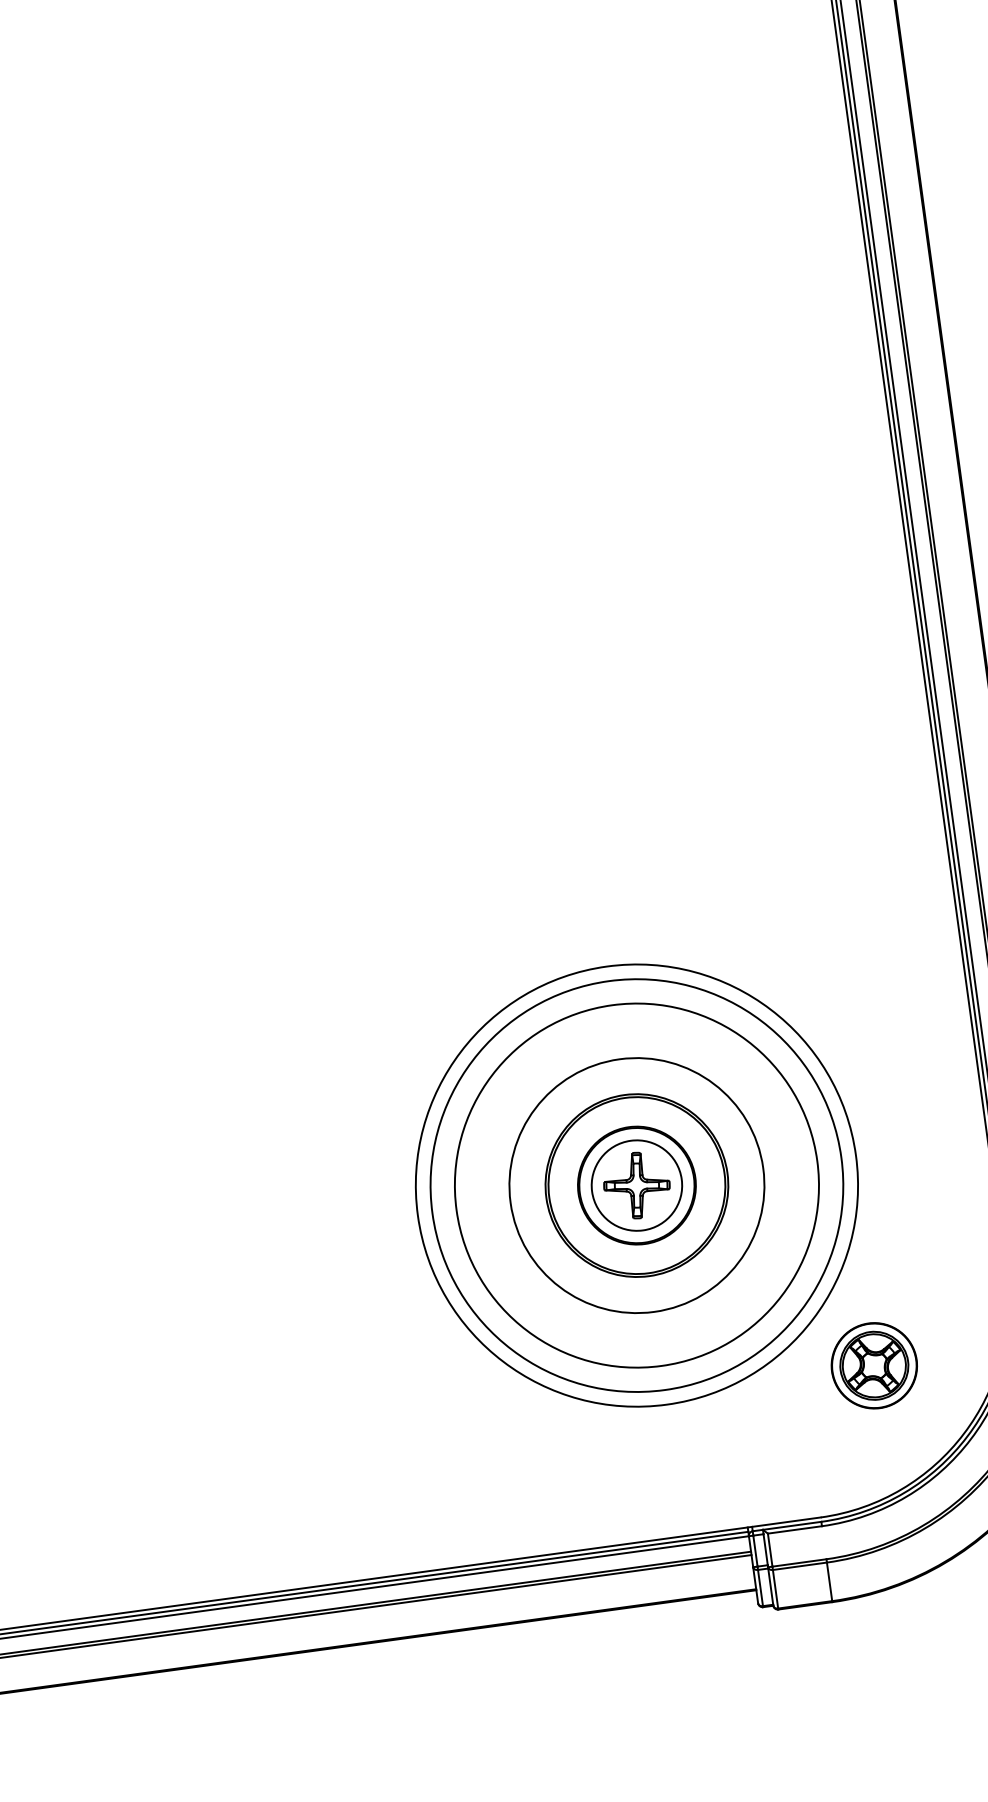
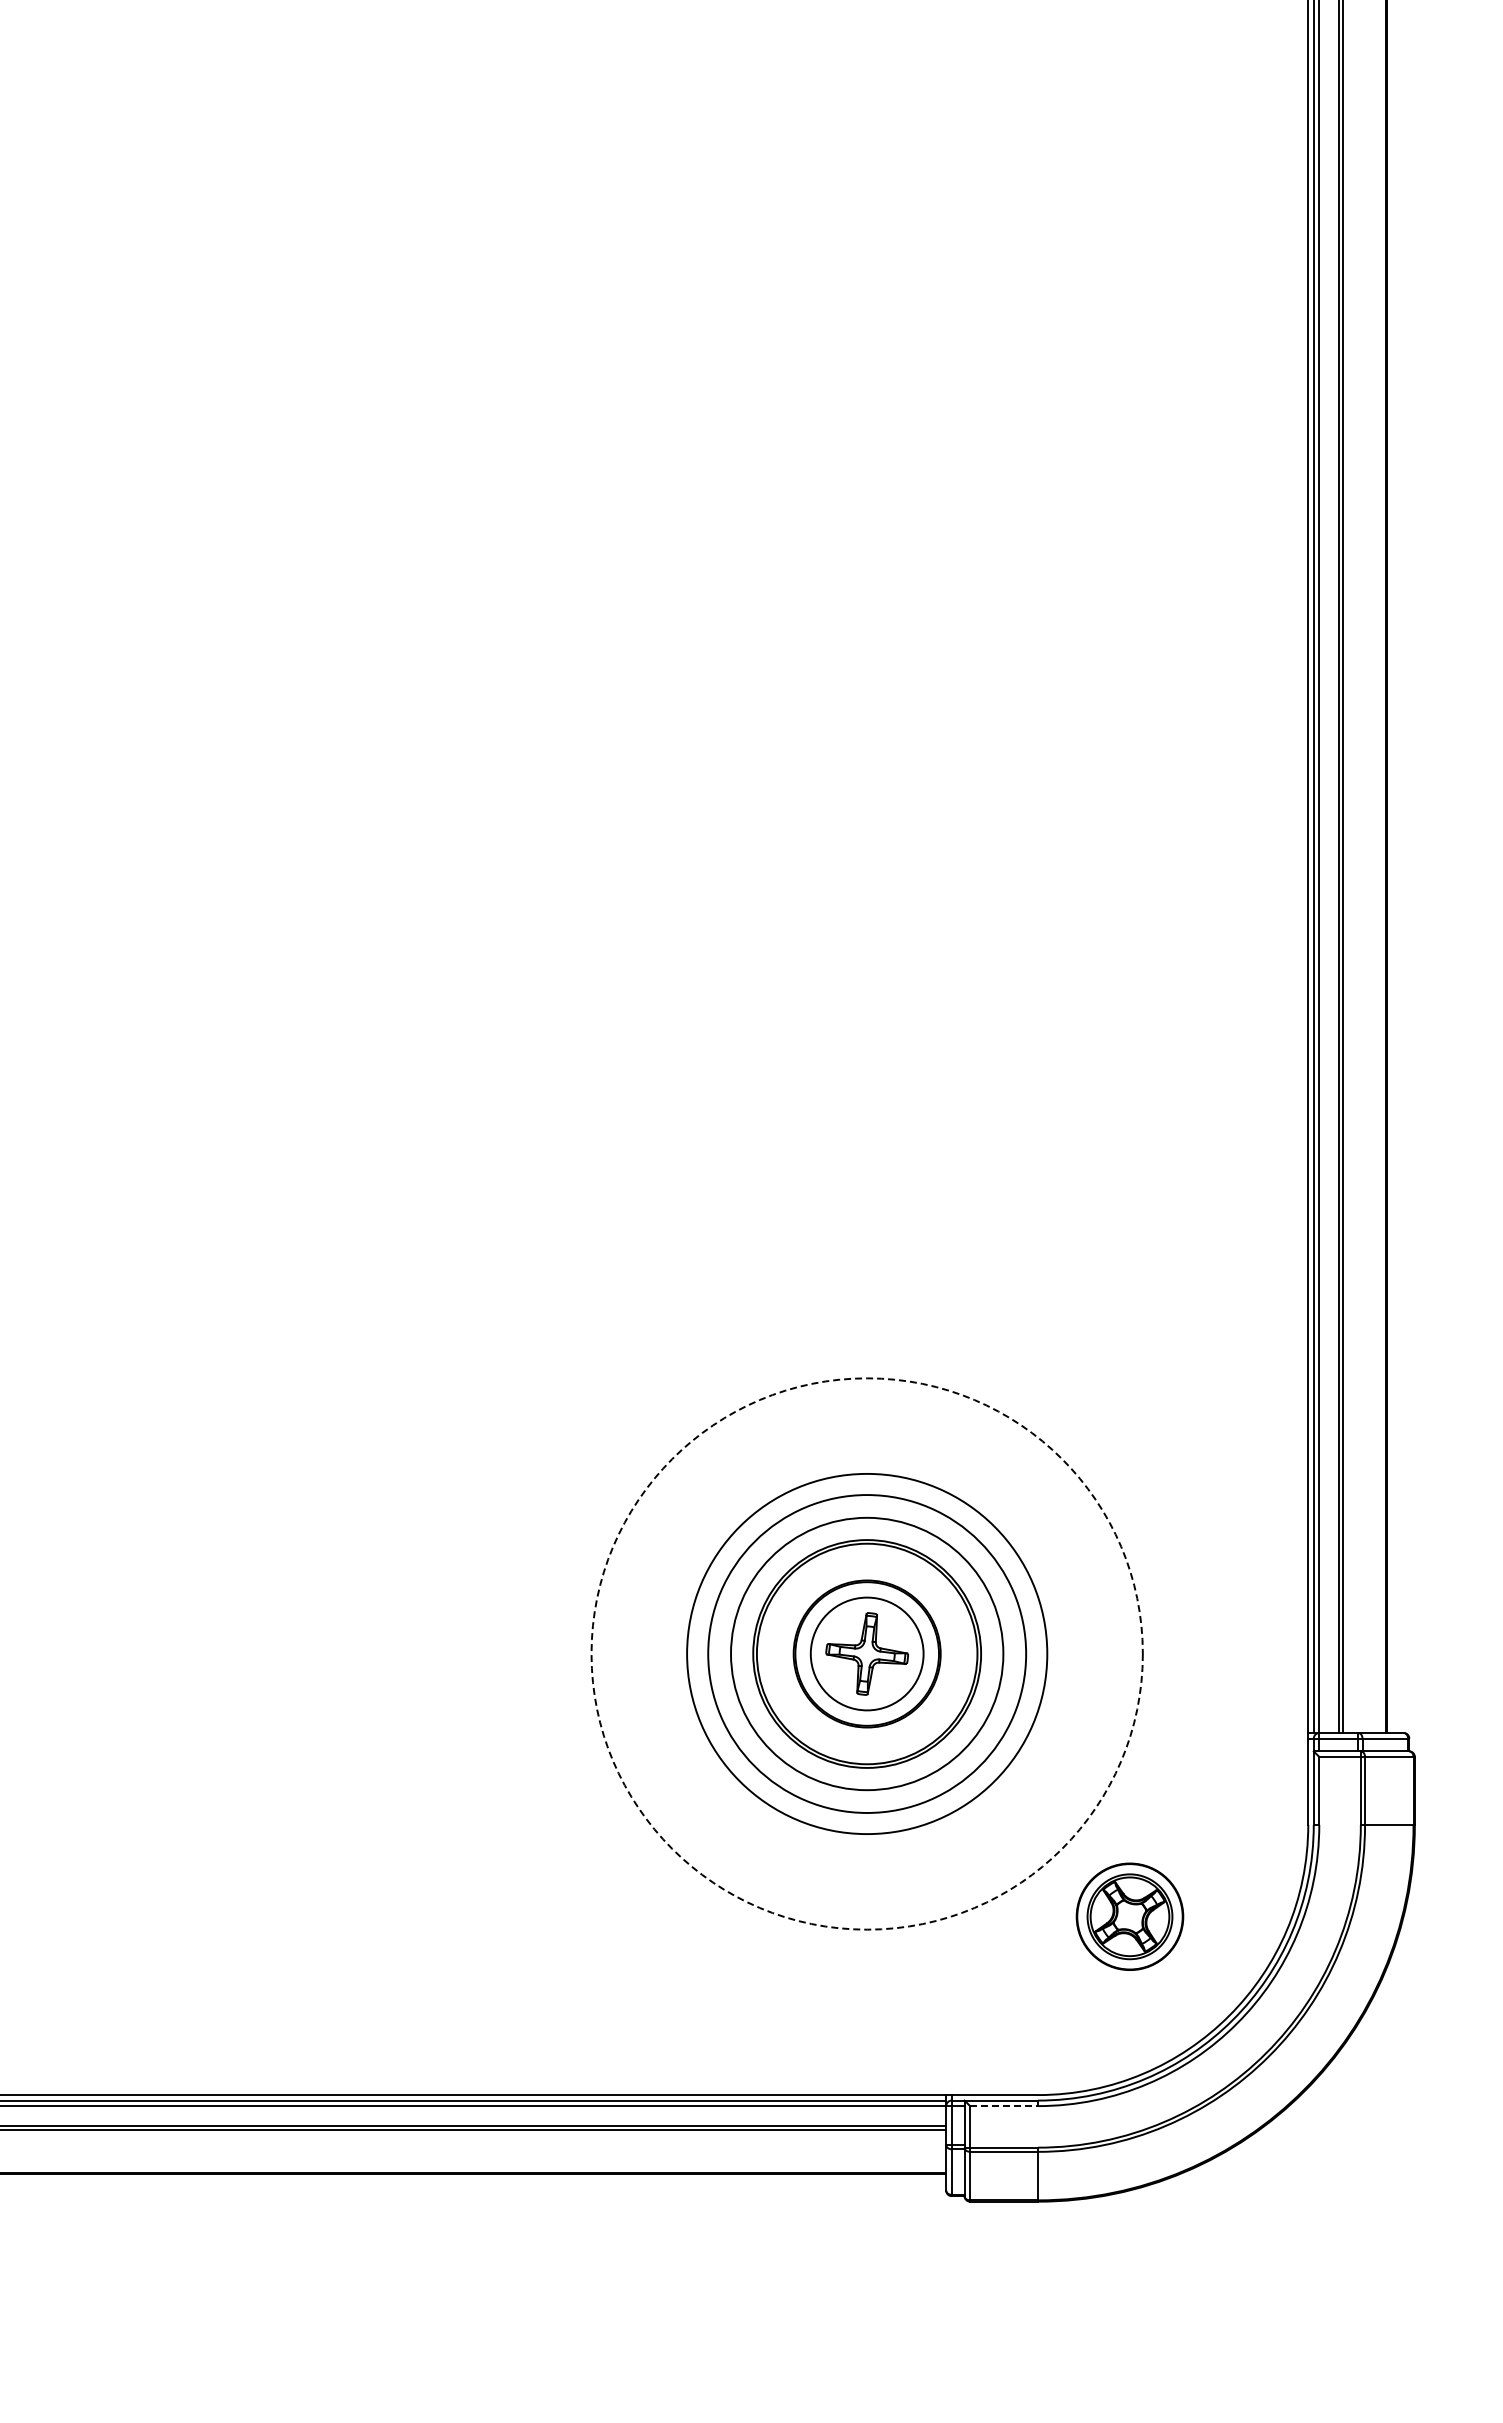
circle: (636, 1185) -> (866, 1653), size x0.7
circle: (636, 1185) -> (866, 1653), solid -> dashed
circle: (637, 1185) -> (867, 1653), size x0.6
line: (795, 1530) -> (1004, 2106), solid -> dashed

